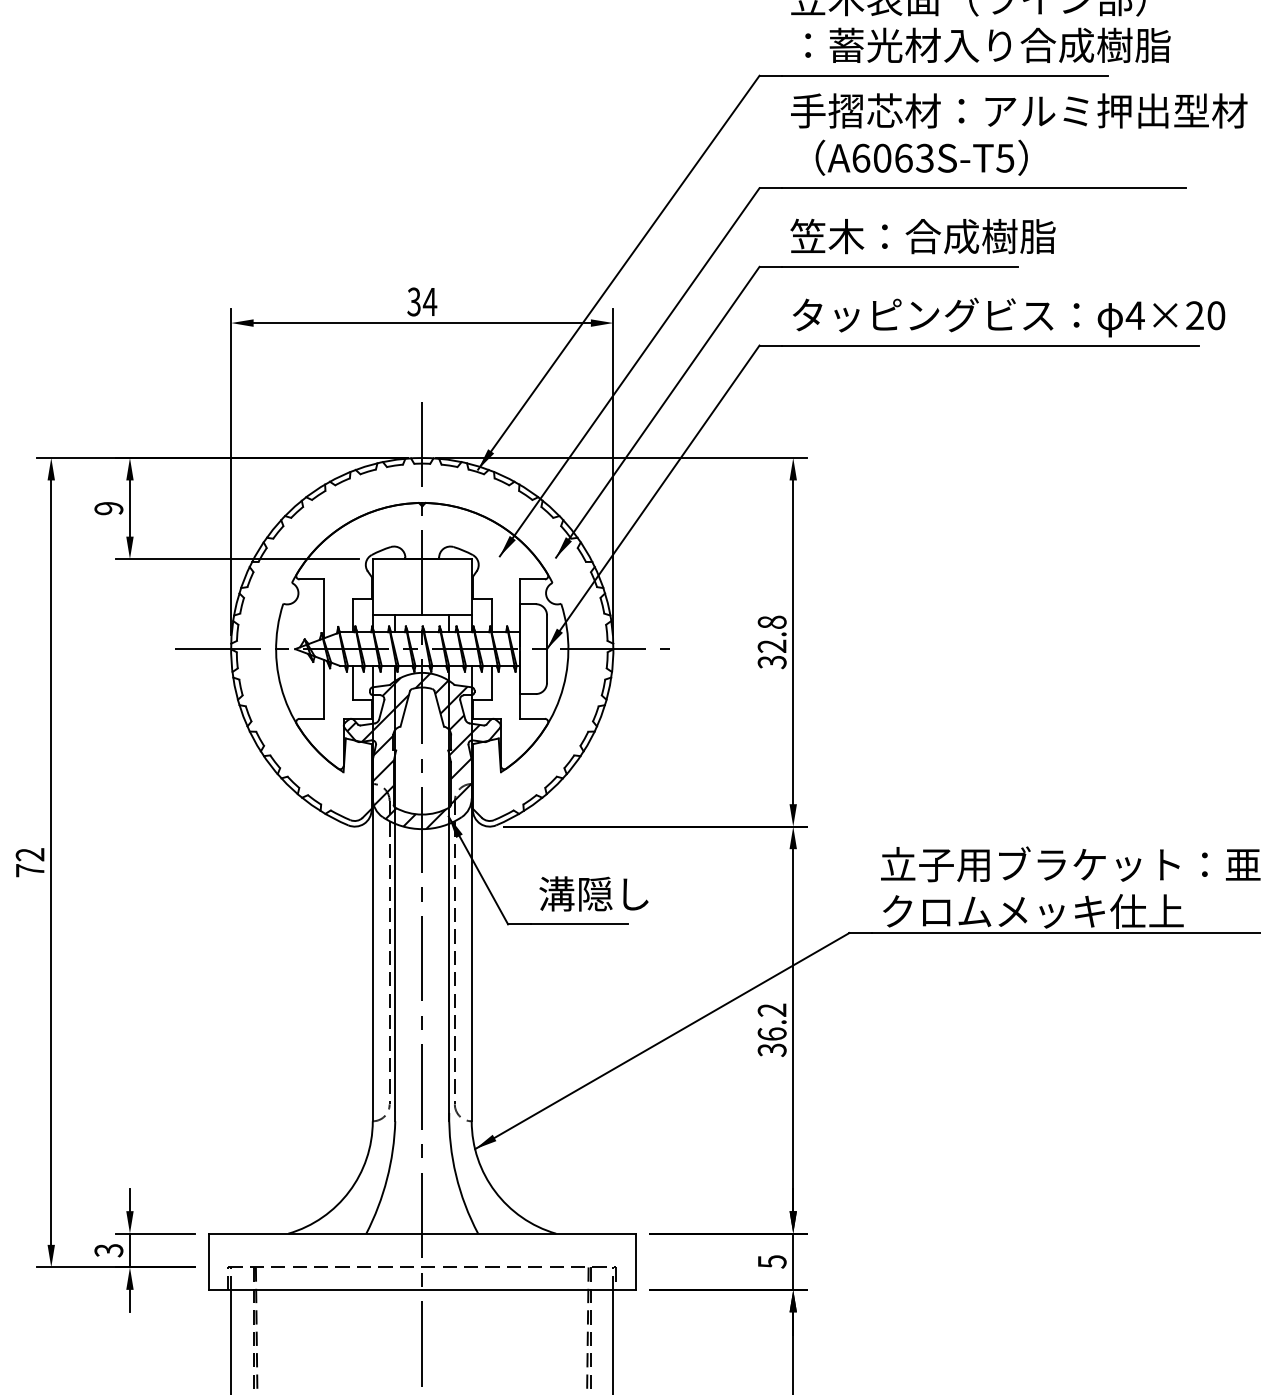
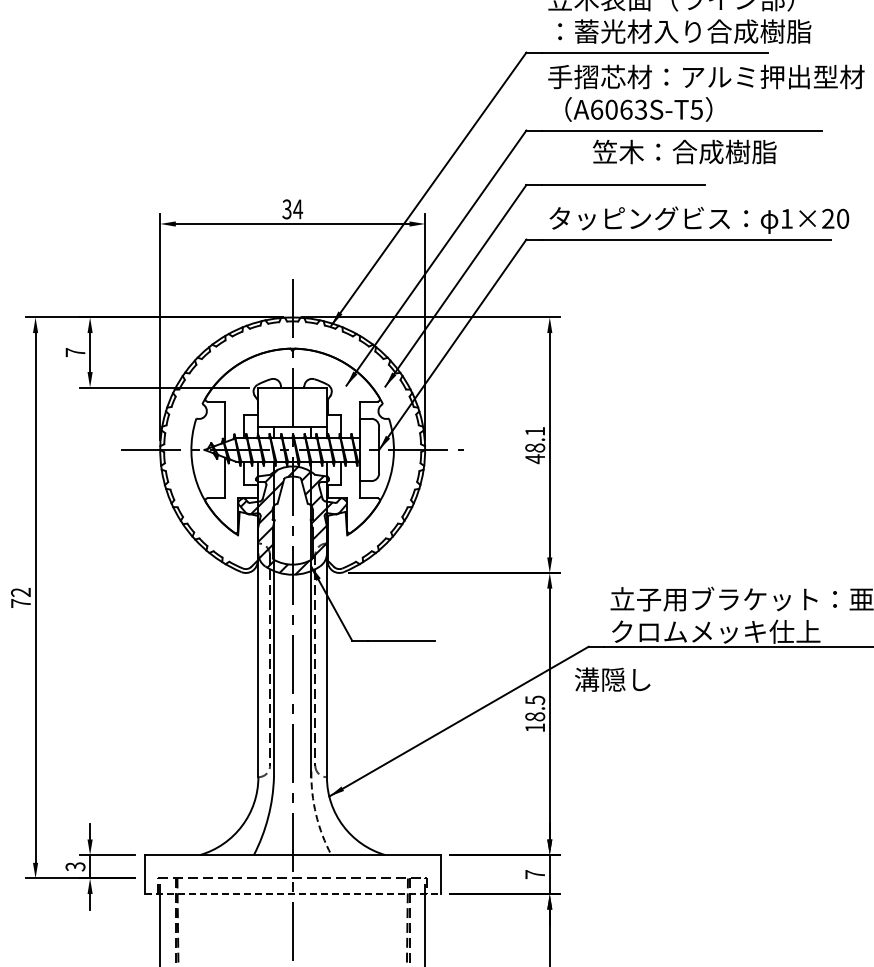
text: (922, 235) -> (684, 151), moved
text: (1134, 315) -> (786, 218), 4×20 -> 1×20
text: (108, 508) -> (75, 352), 9 -> 7
text: (772, 642) -> (535, 445), 32.8 -> 48.1
text: (593, 893) -> (612, 679), moved
text: (772, 1029) -> (535, 713), 36.2 -> 18.5
arc: (456, 1175) -> (316, 814), solid -> dashed
text: (772, 1261) -> (535, 874), 5 -> 7
line: (423, 1290) -> (293, 894), solid -> dashed

